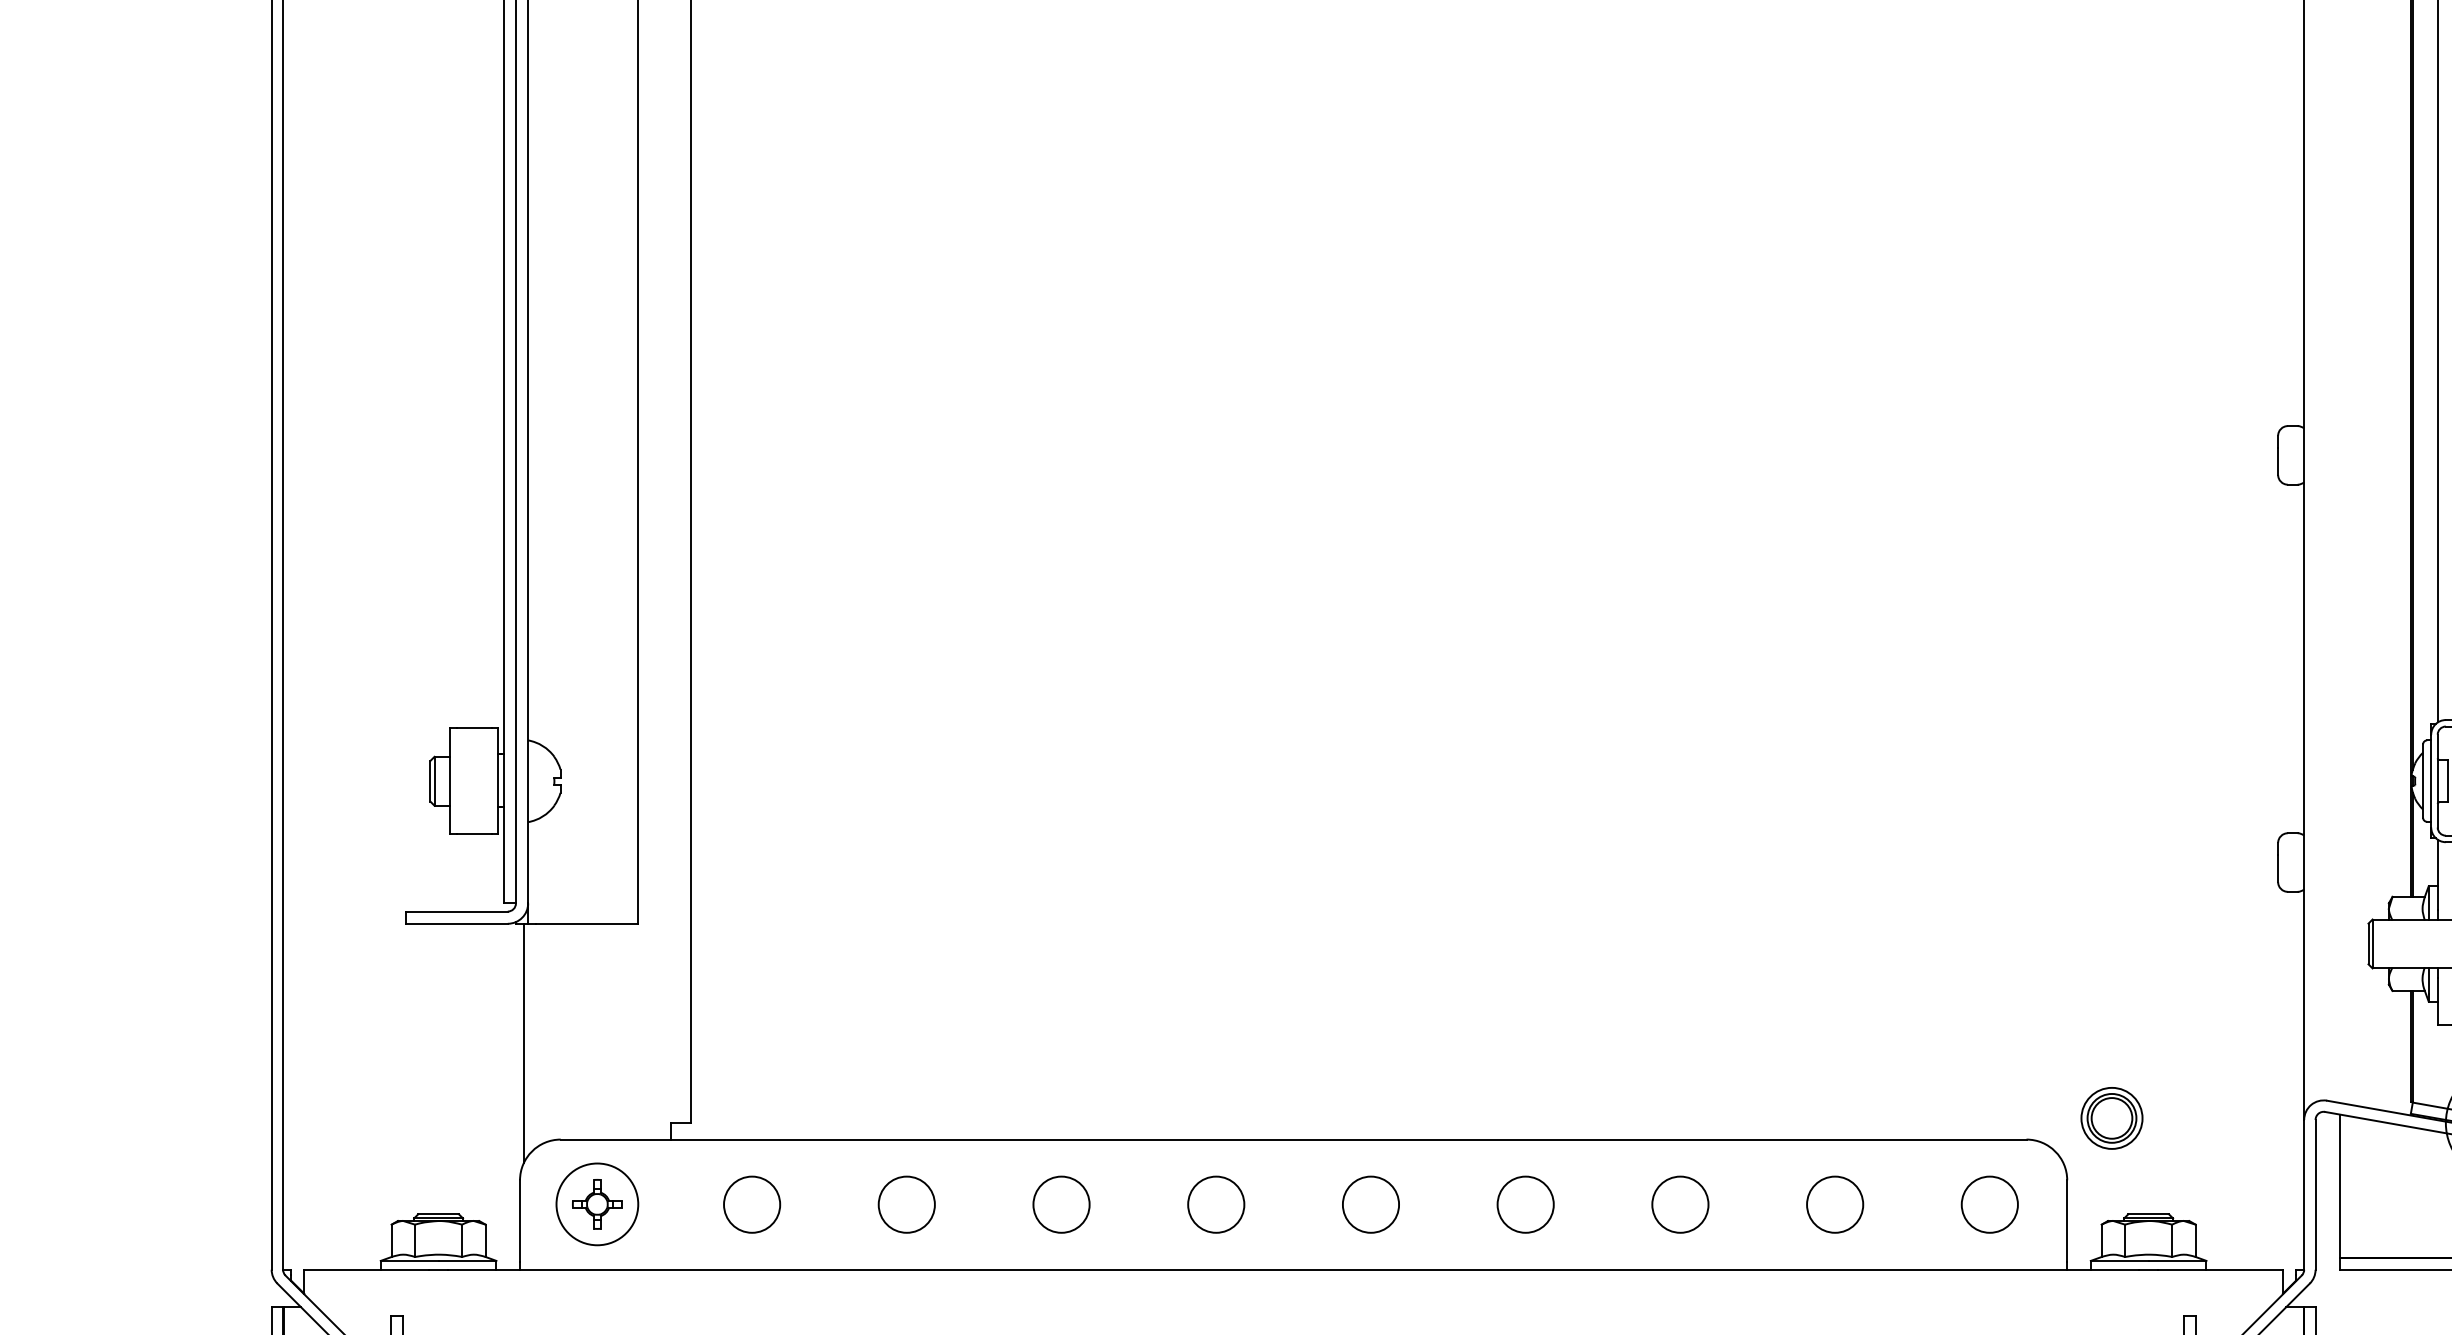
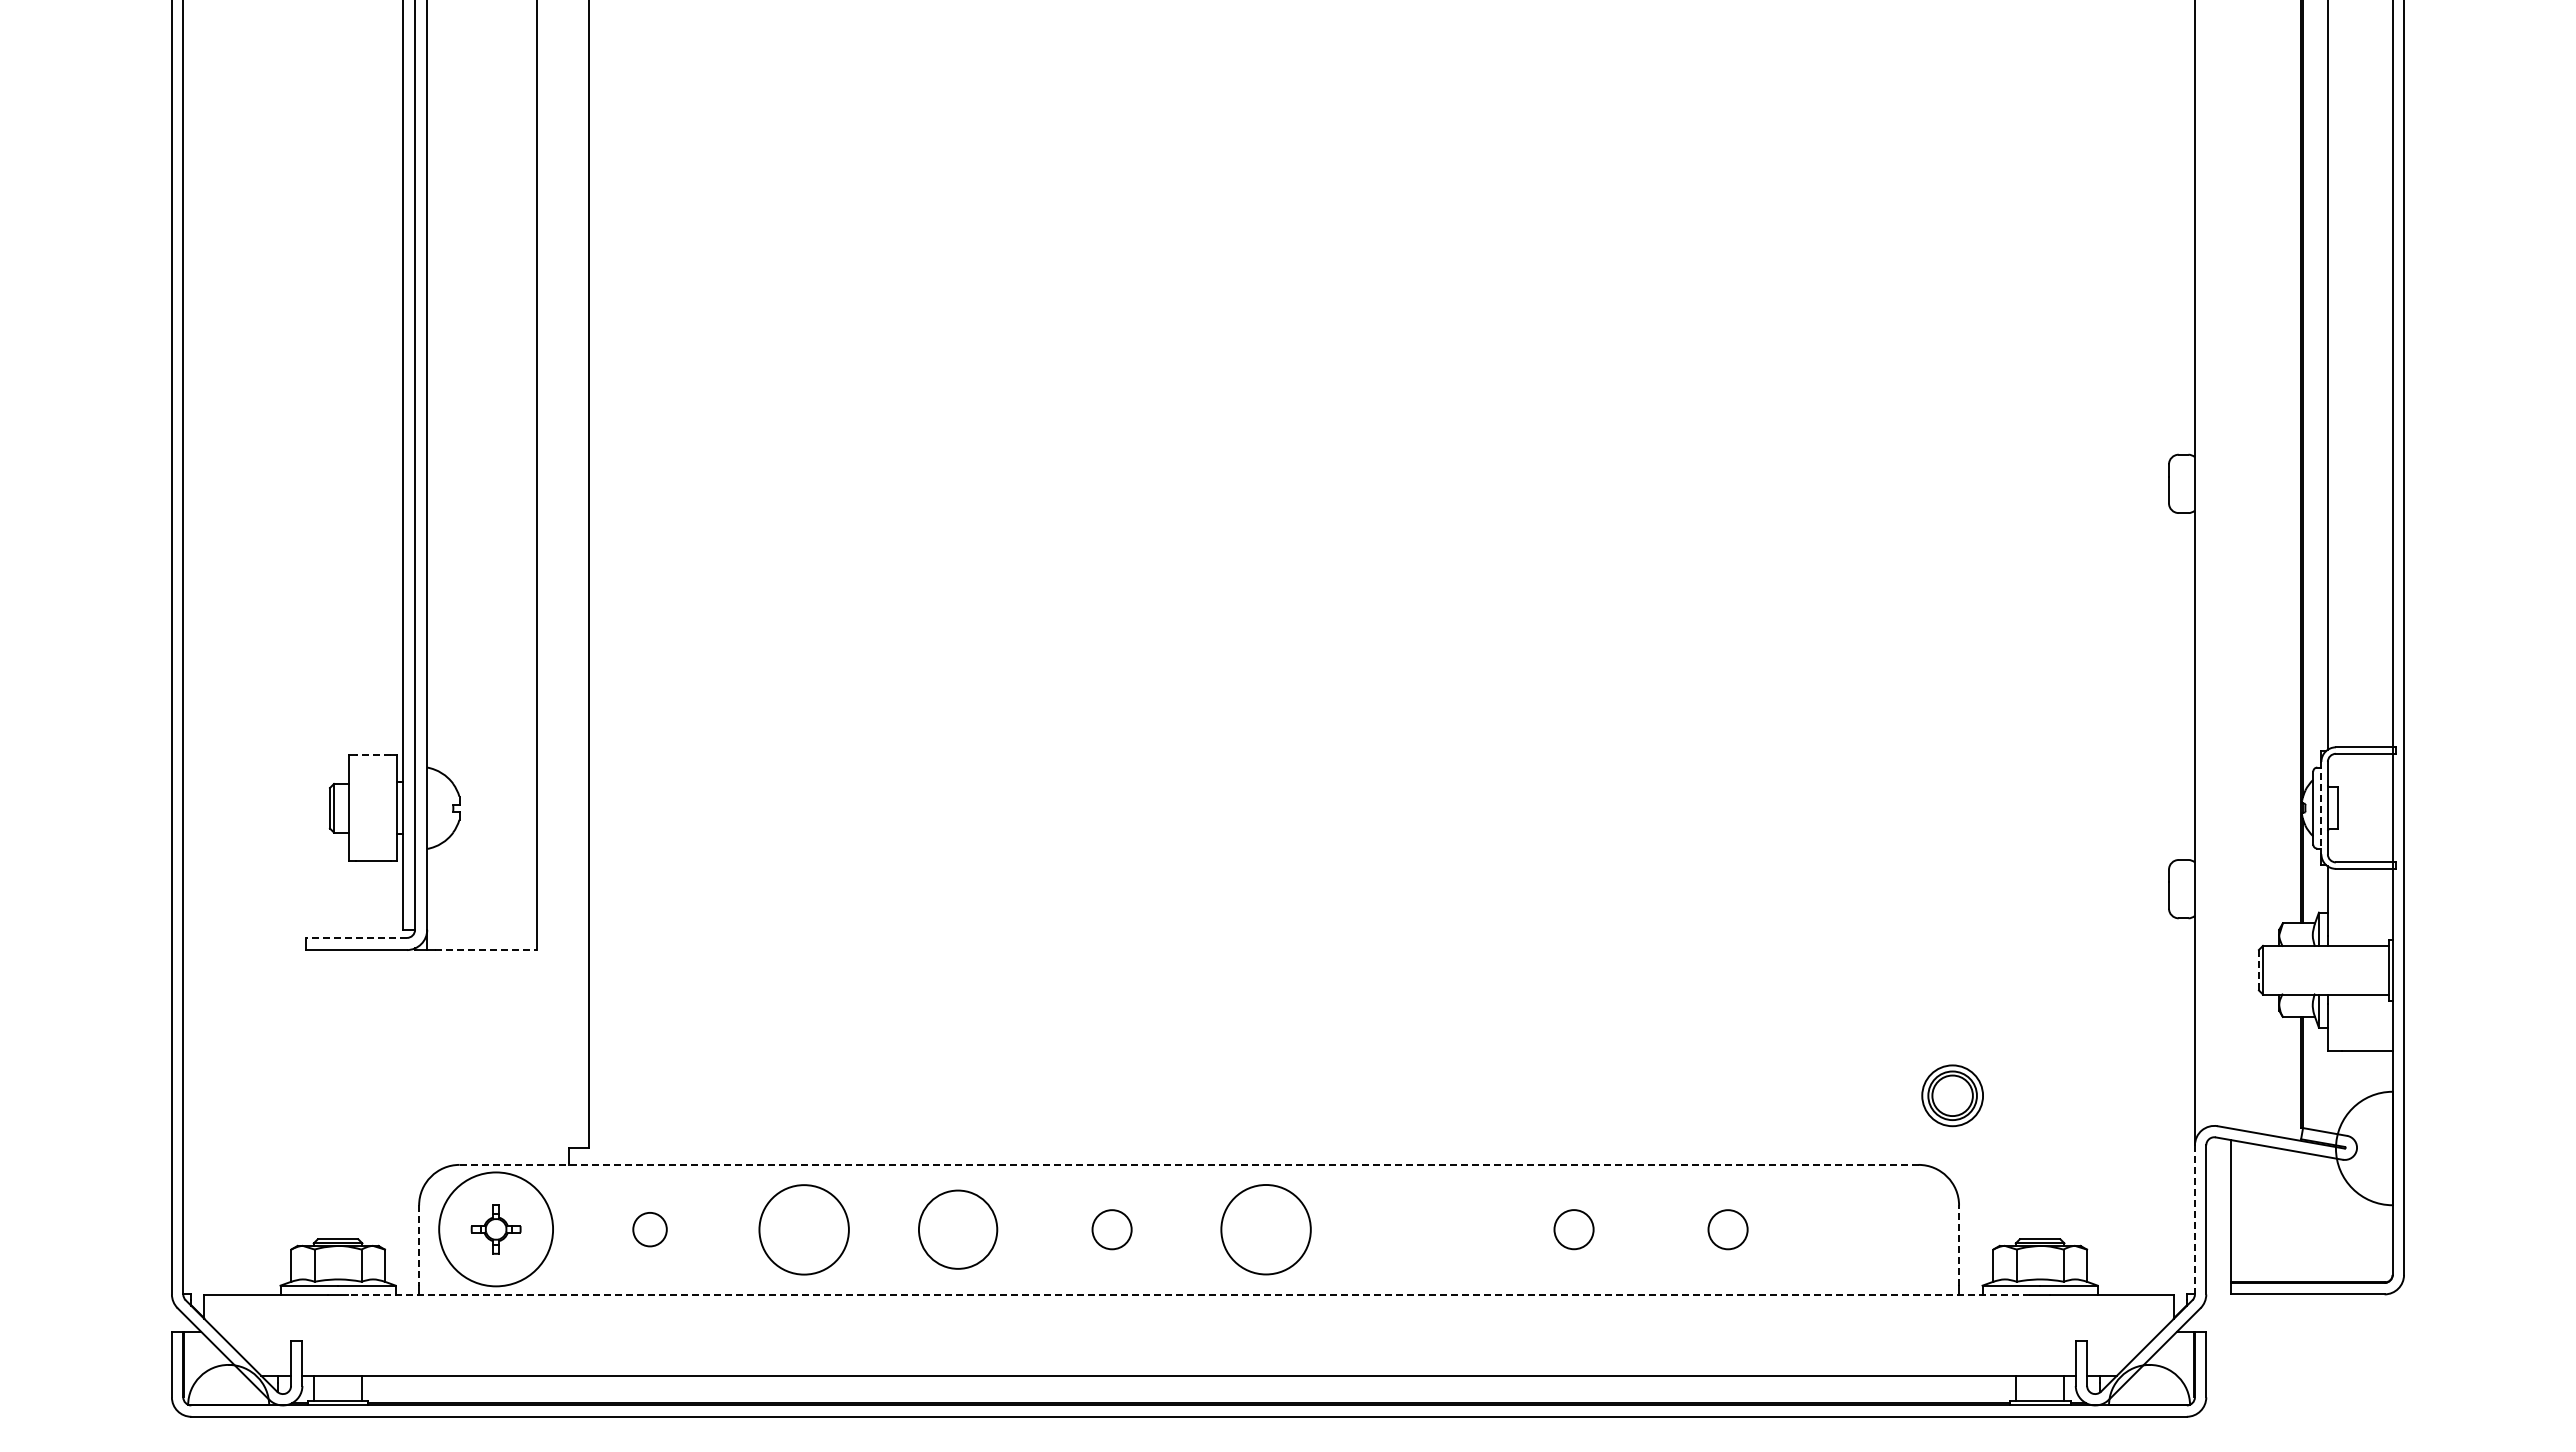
line: (473, 727) -> (372, 754), solid -> dashed
line: (2431, 781) -> (2321, 808), solid -> dashed
line: (457, 911) -> (356, 937), solid -> dashed
line: (587, 924) -> (486, 950), solid -> dashed
line: (2368, 943) -> (2258, 969), solid -> dashed
line: (524, 1042) -> (423, 1068), removed
part: (2111, 1118) -> (1952, 1095), moved
line: (1293, 1139) -> (1188, 1164), solid -> dashed
line: (2303, 1194) -> (2194, 1219), solid -> dashed
circle: (596, 1204) -> (495, 1229), size x1.4
circle: (751, 1204) -> (649, 1229), size x0.6
circle: (906, 1204) -> (803, 1229), size x1.6
circle: (1061, 1204) -> (958, 1229), size x1.4
circle: (1216, 1204) -> (1112, 1229), size x0.7
circle: (1371, 1204) -> (1266, 1229), size x1.6
circle: (1525, 1204) -> (1419, 1229), removed
circle: (1679, 1204) -> (1573, 1229), size x0.7
circle: (1835, 1204) -> (1728, 1229), size x0.7
circle: (1989, 1204) -> (1881, 1229), removed
line: (520, 1220) -> (419, 1245), solid -> dashed
line: (2067, 1220) -> (1959, 1245), solid -> dashed
line: (1293, 1269) -> (1188, 1294), solid -> dashed

